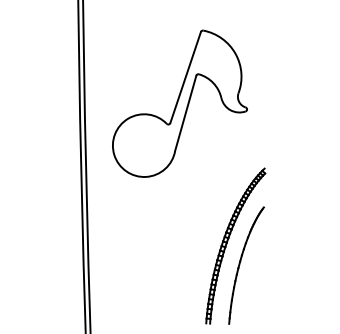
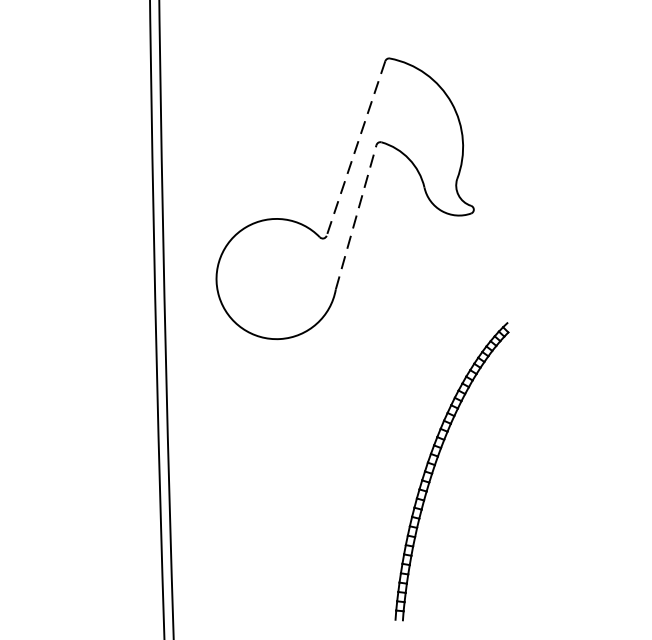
line: (185, 78) -> (355, 150), solid -> dashed
line: (185, 112) -> (355, 215), solid -> dashed
part: (246, 265) -> (472, 508), removed

